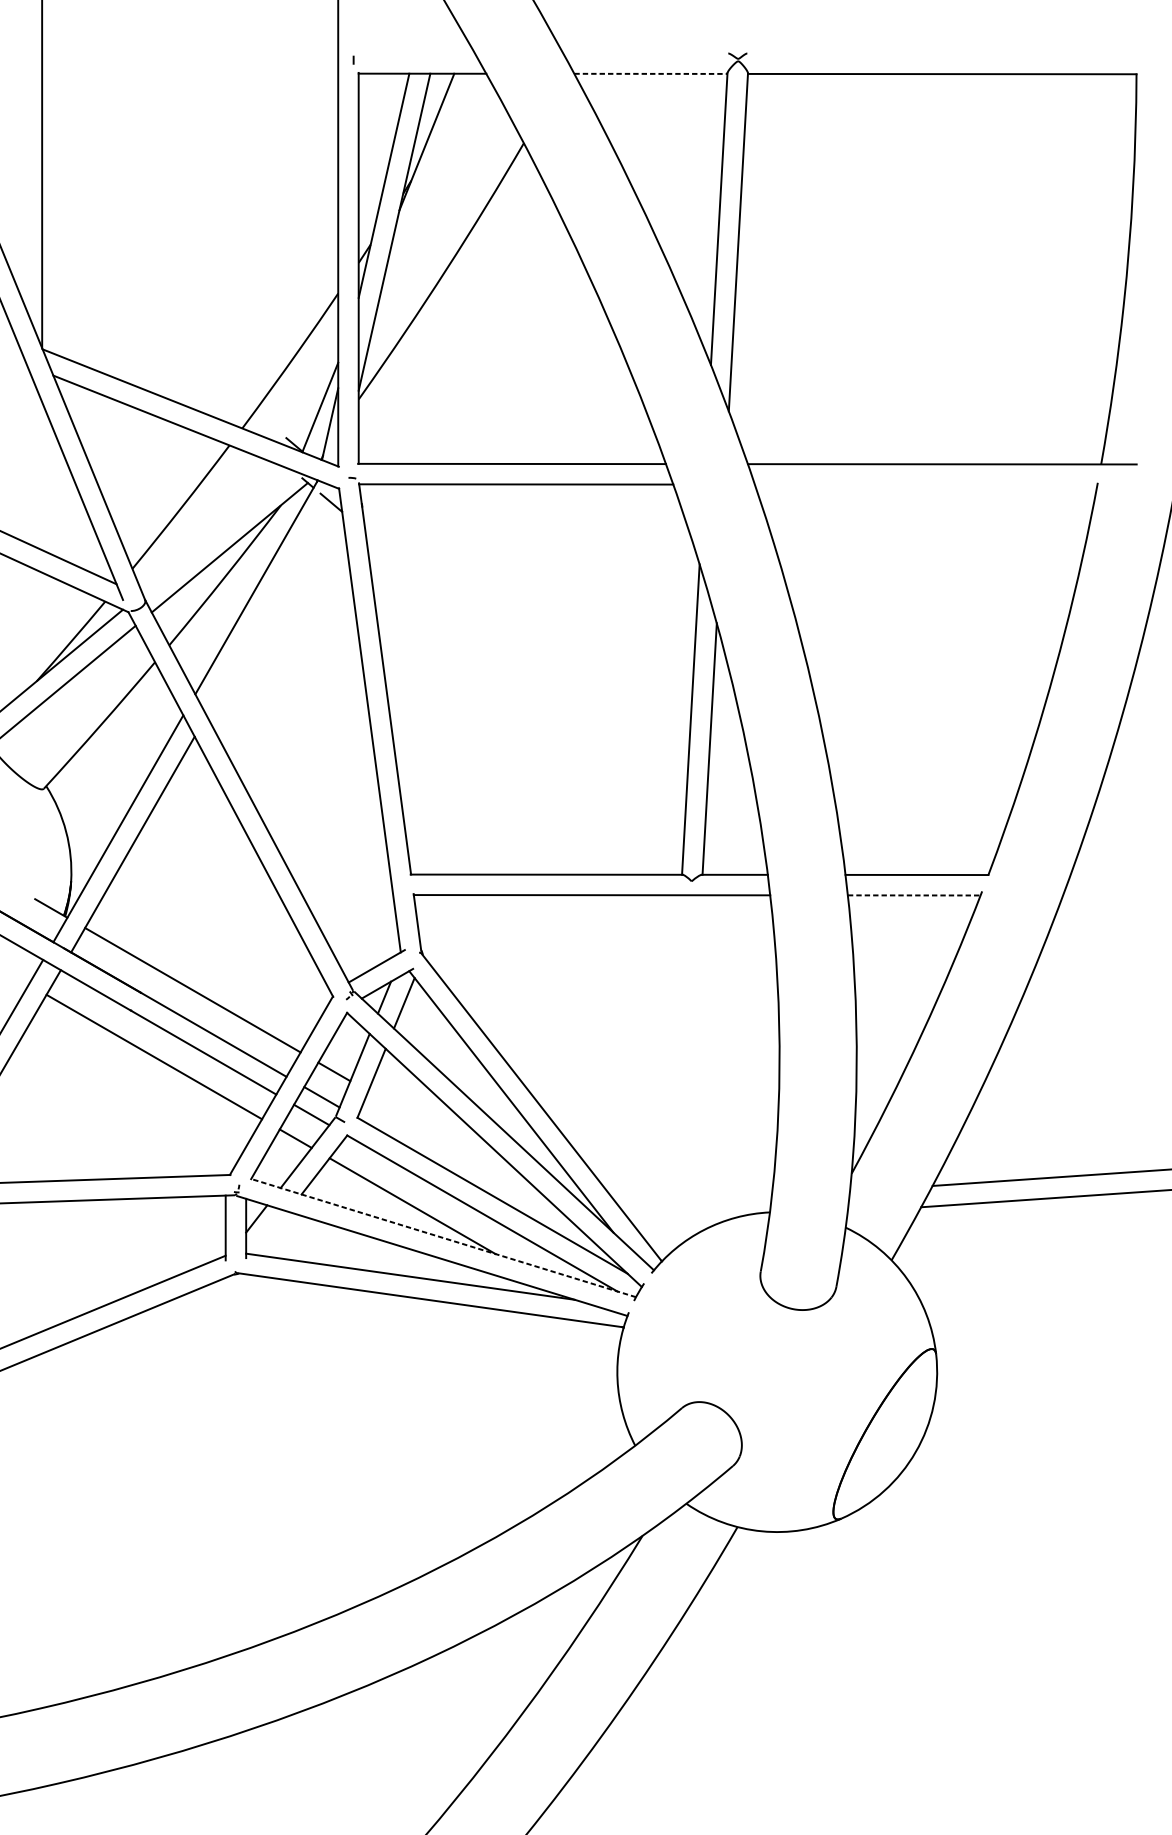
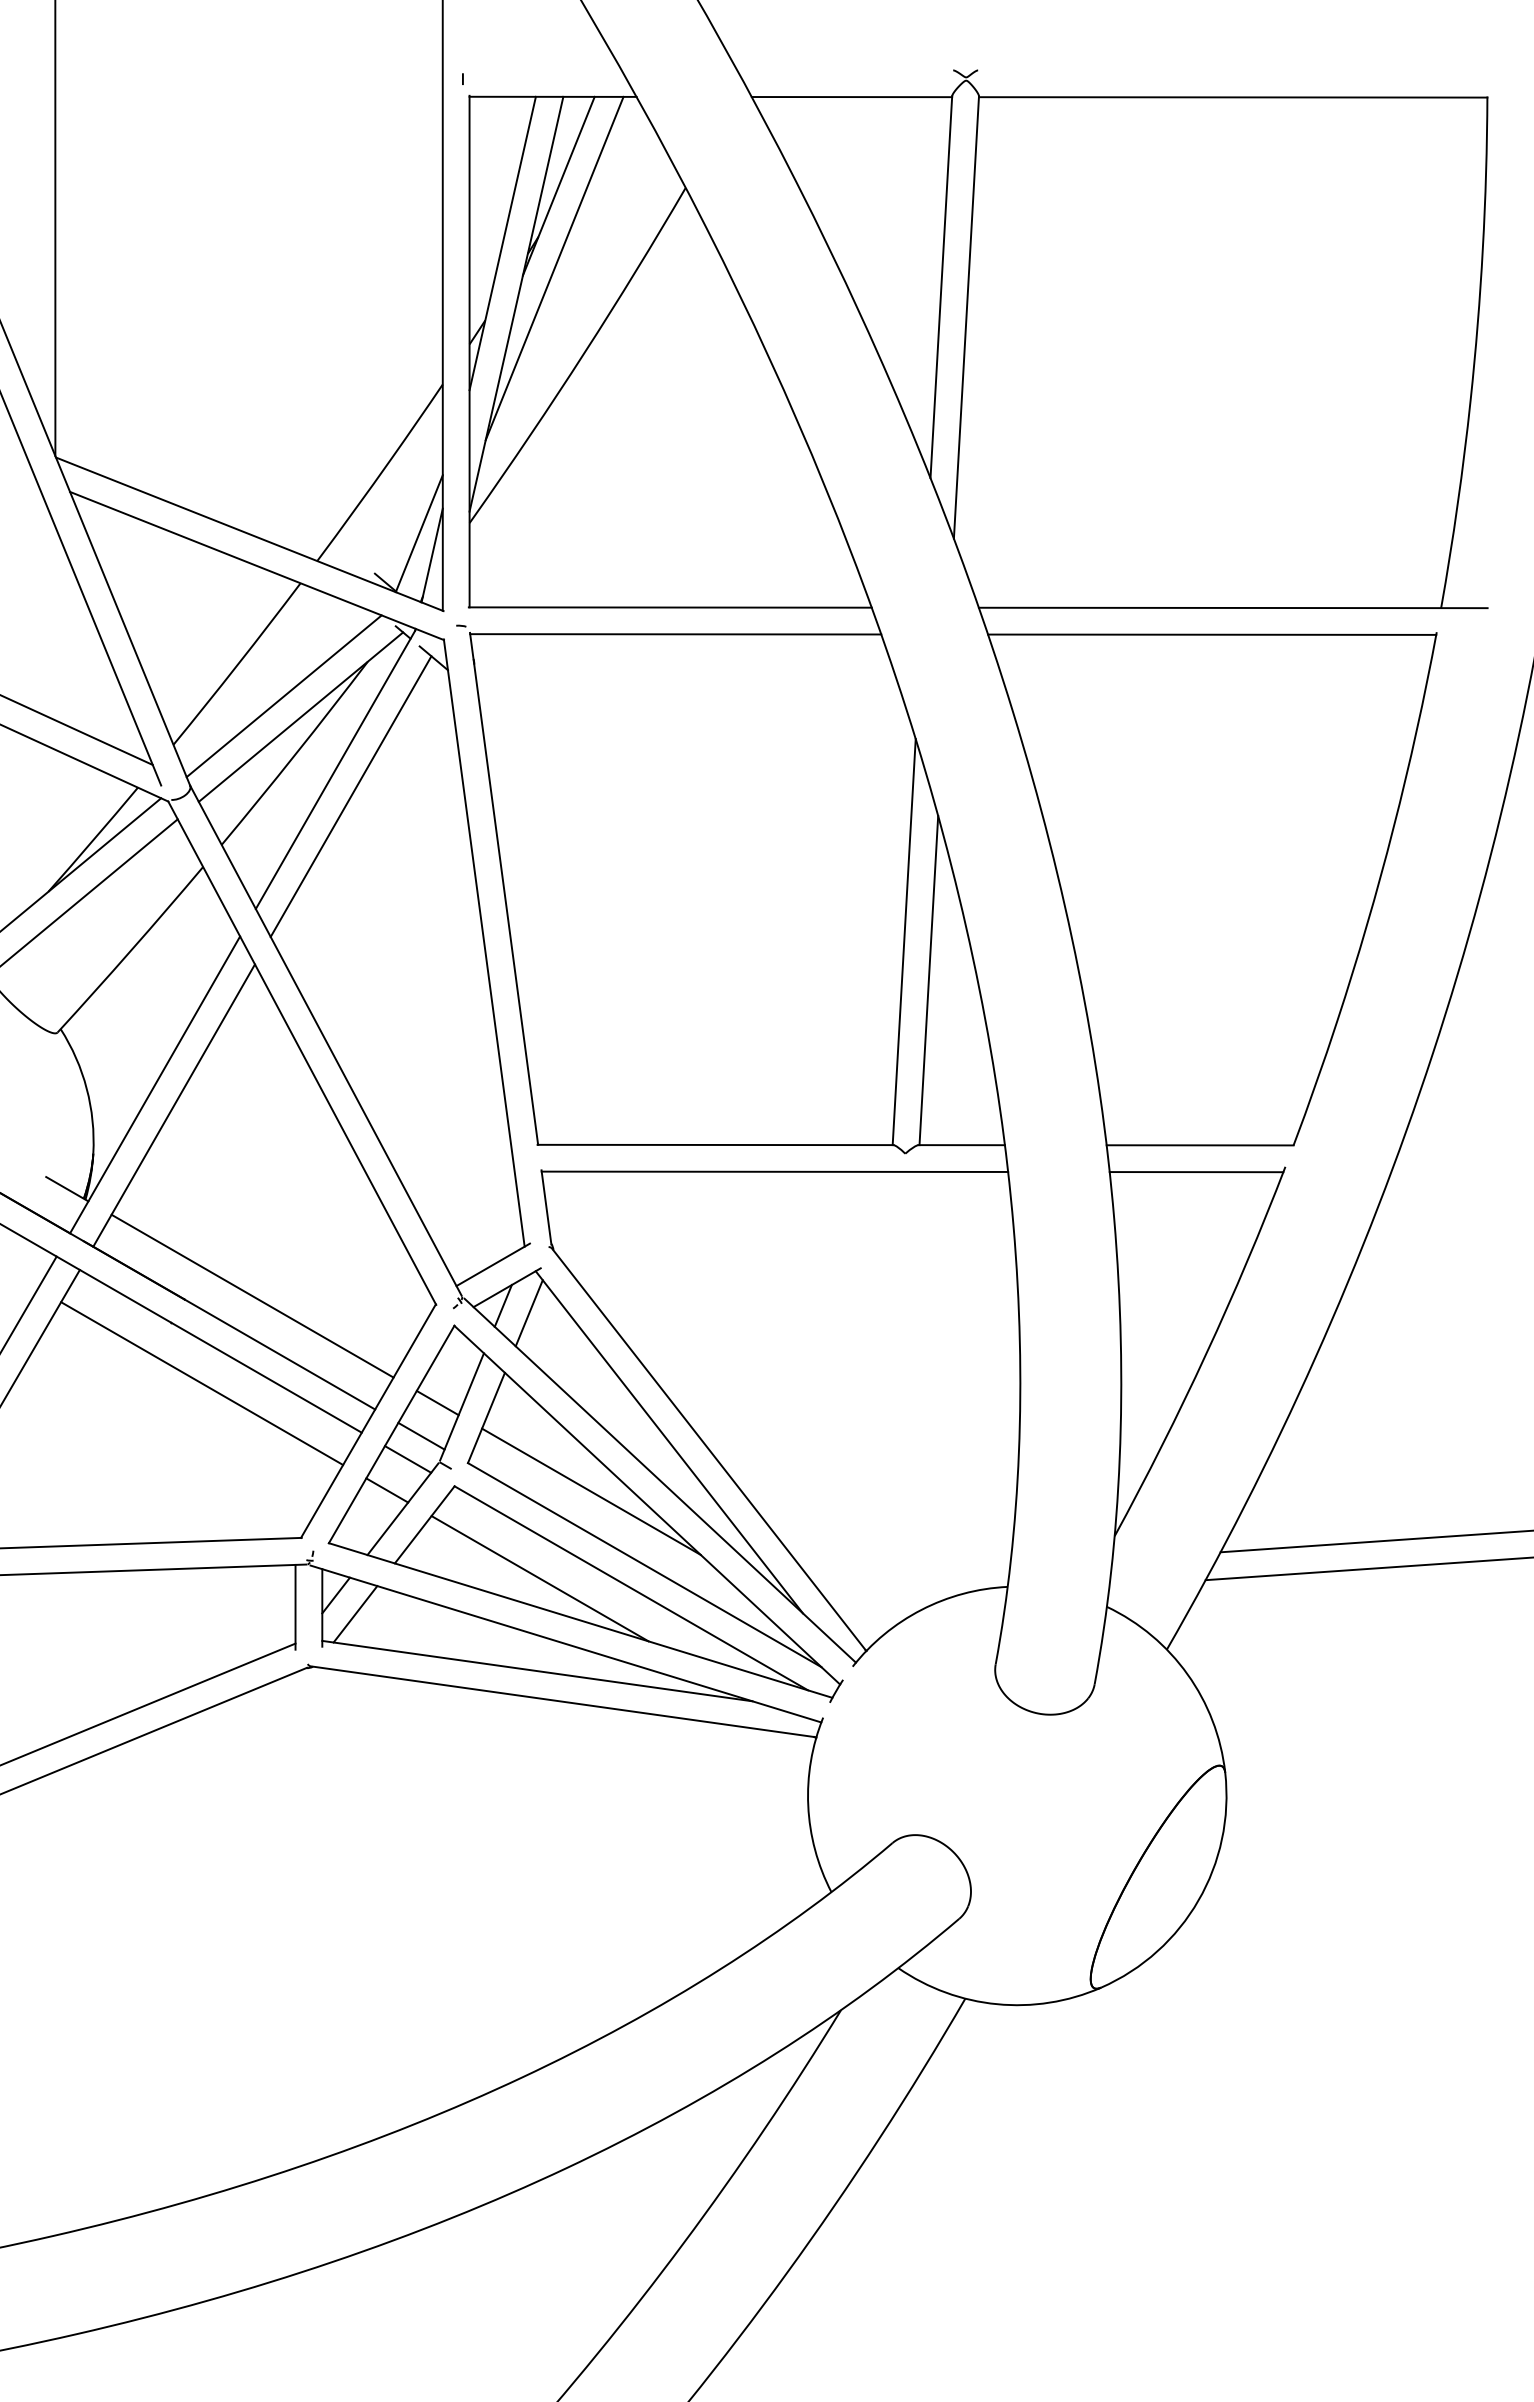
line: (651, 74) -> (852, 97), dashed -> solid
line: (423, 204) -> (554, 268), added
line: (926, 484) -> (1212, 634), added
line: (216, 531) -> (283, 696), added
line: (267, 608) -> (350, 796), added
line: (914, 895) -> (1196, 1172), dashed -> solid
line: (451, 1139) -> (591, 1491), added
line: (271, 1233) -> (355, 1614), added
line: (443, 1238) -> (580, 1620), dashed -> solid

